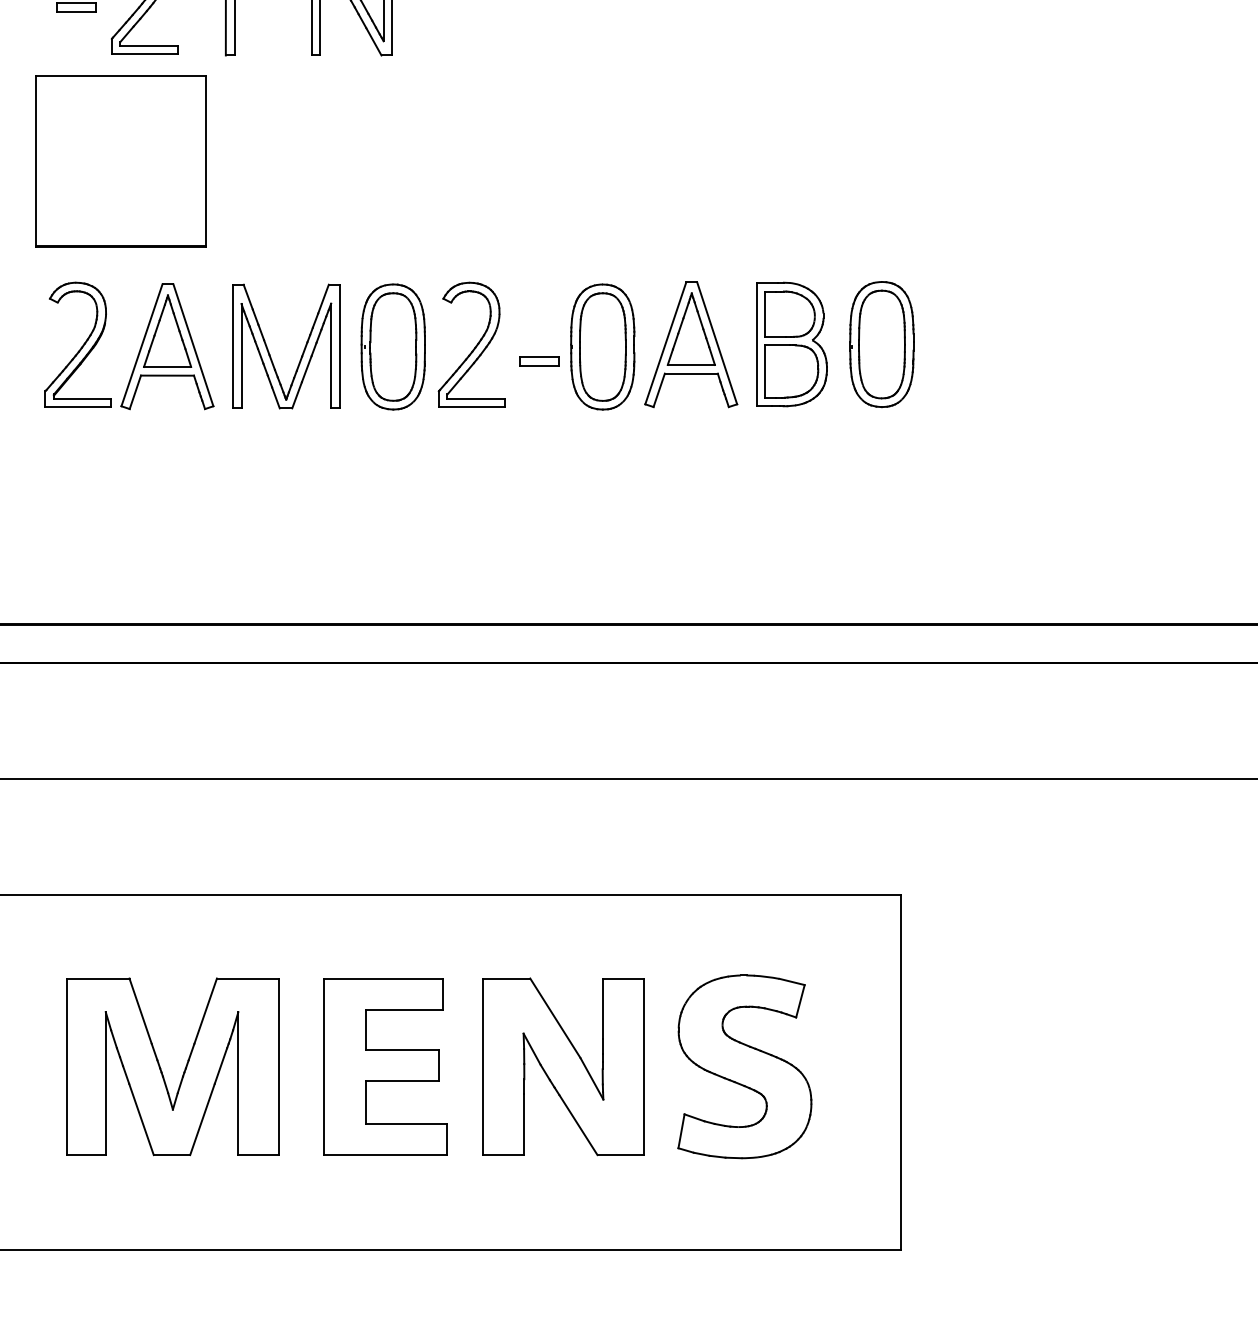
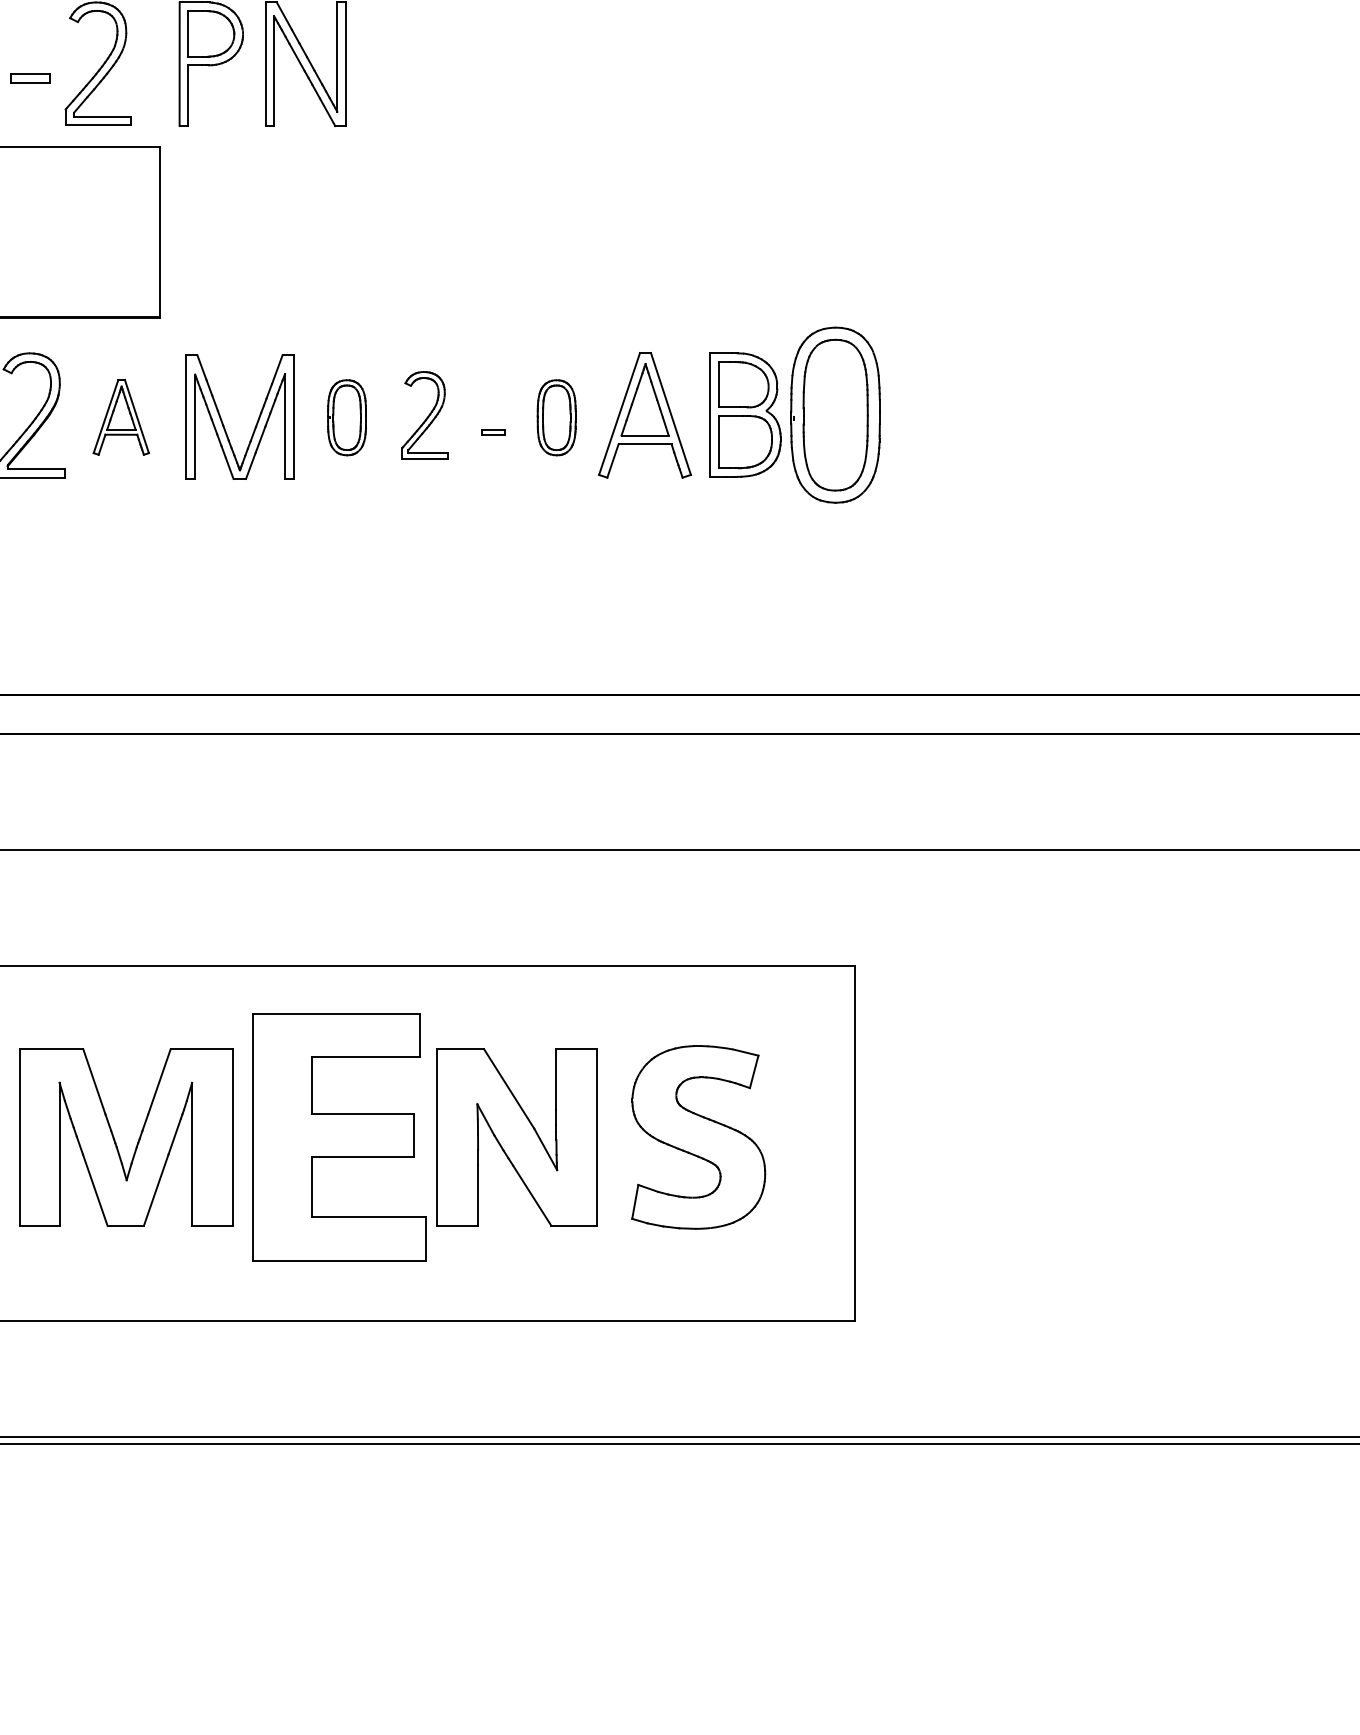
part: (881, 343) -> (835, 414), size x1.4
part: (470, 344) -> (424, 415), size x0.7
part: (167, 346) -> (121, 417), size x0.6
part: (392, 346) -> (346, 417), size x0.6
part: (602, 346) -> (556, 417), size x0.6
part: (539, 361) -> (493, 432), size x0.6
part: (385, 1066) -> (339, 1137), size x1.4

